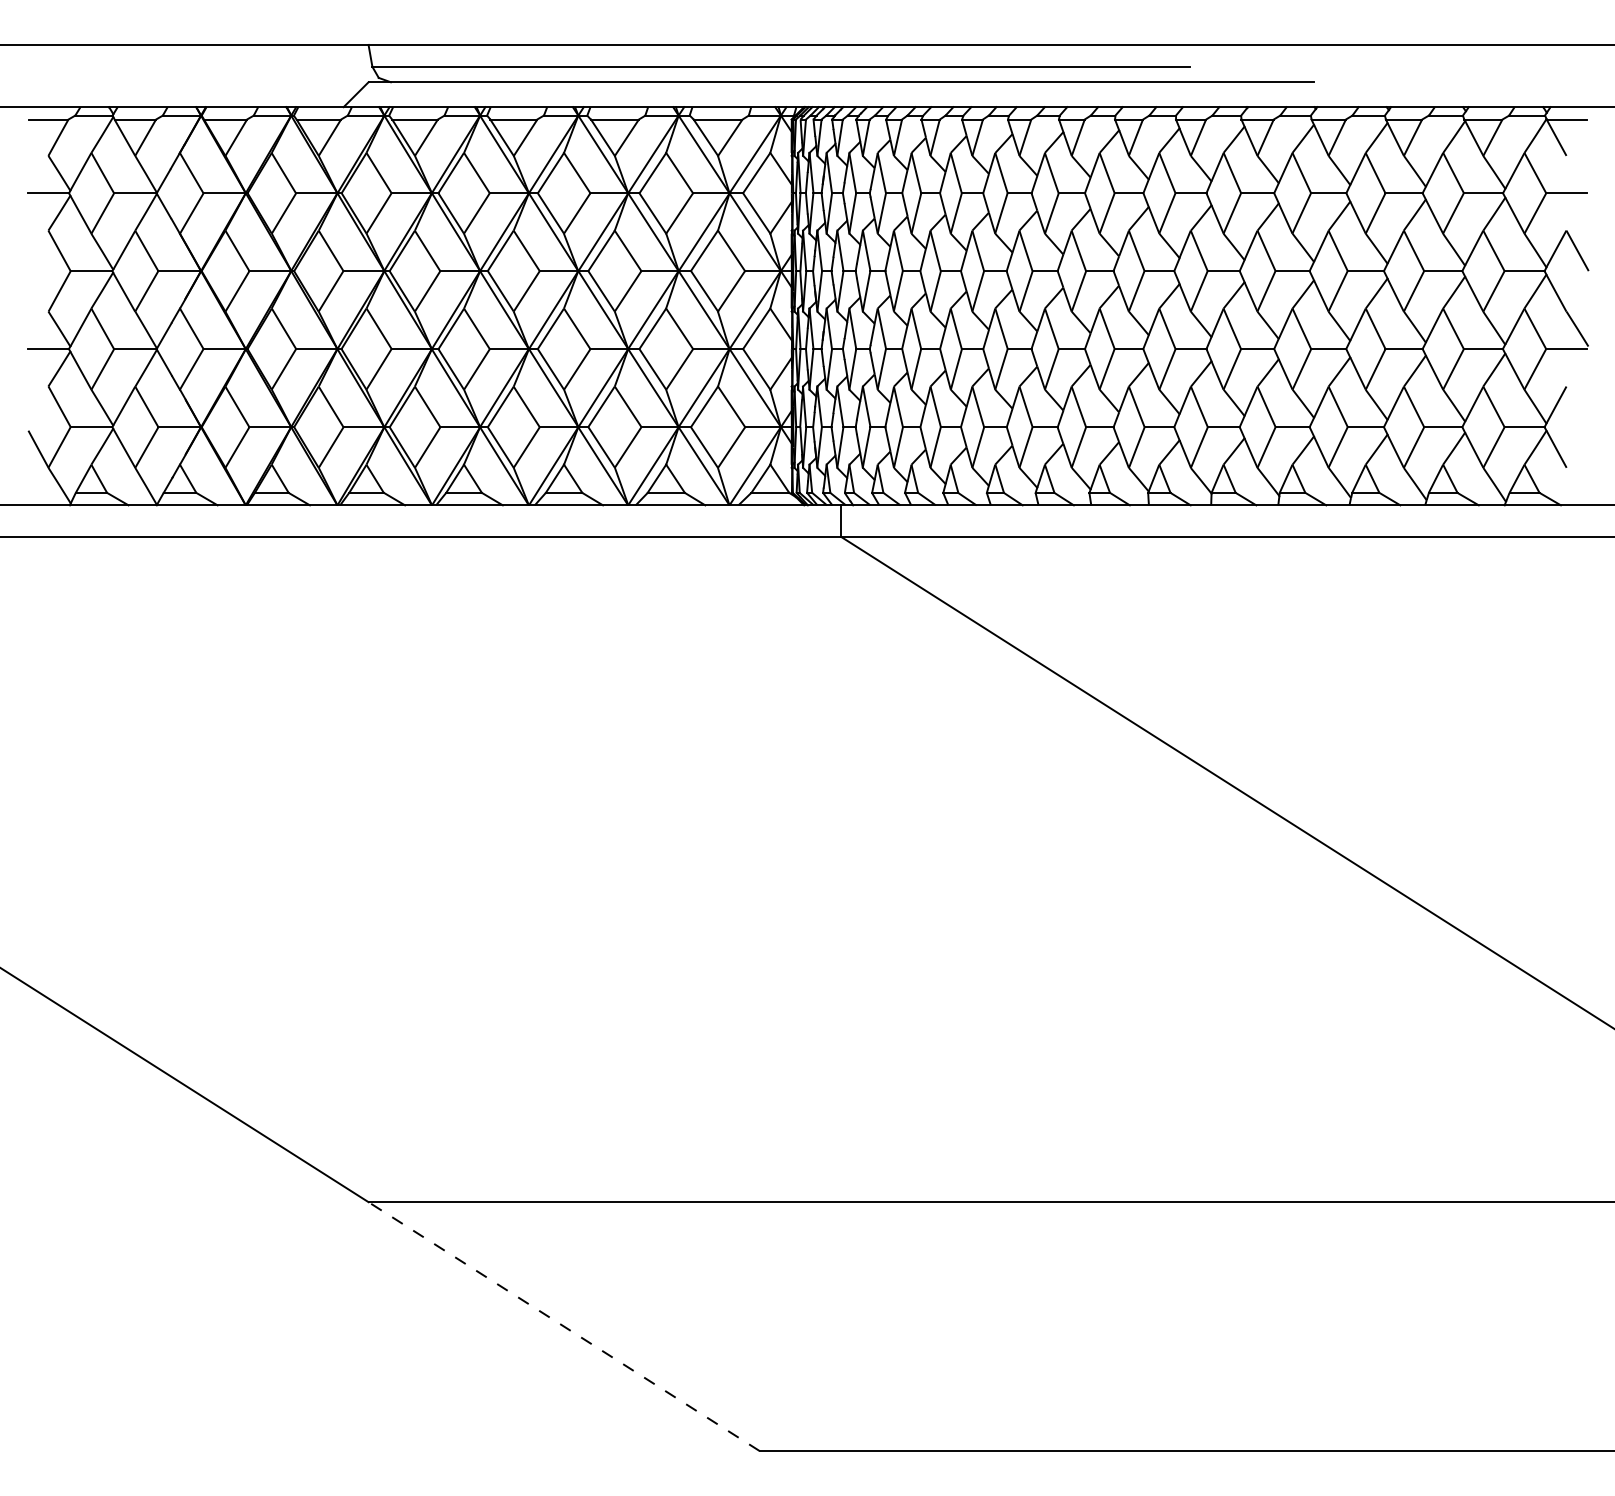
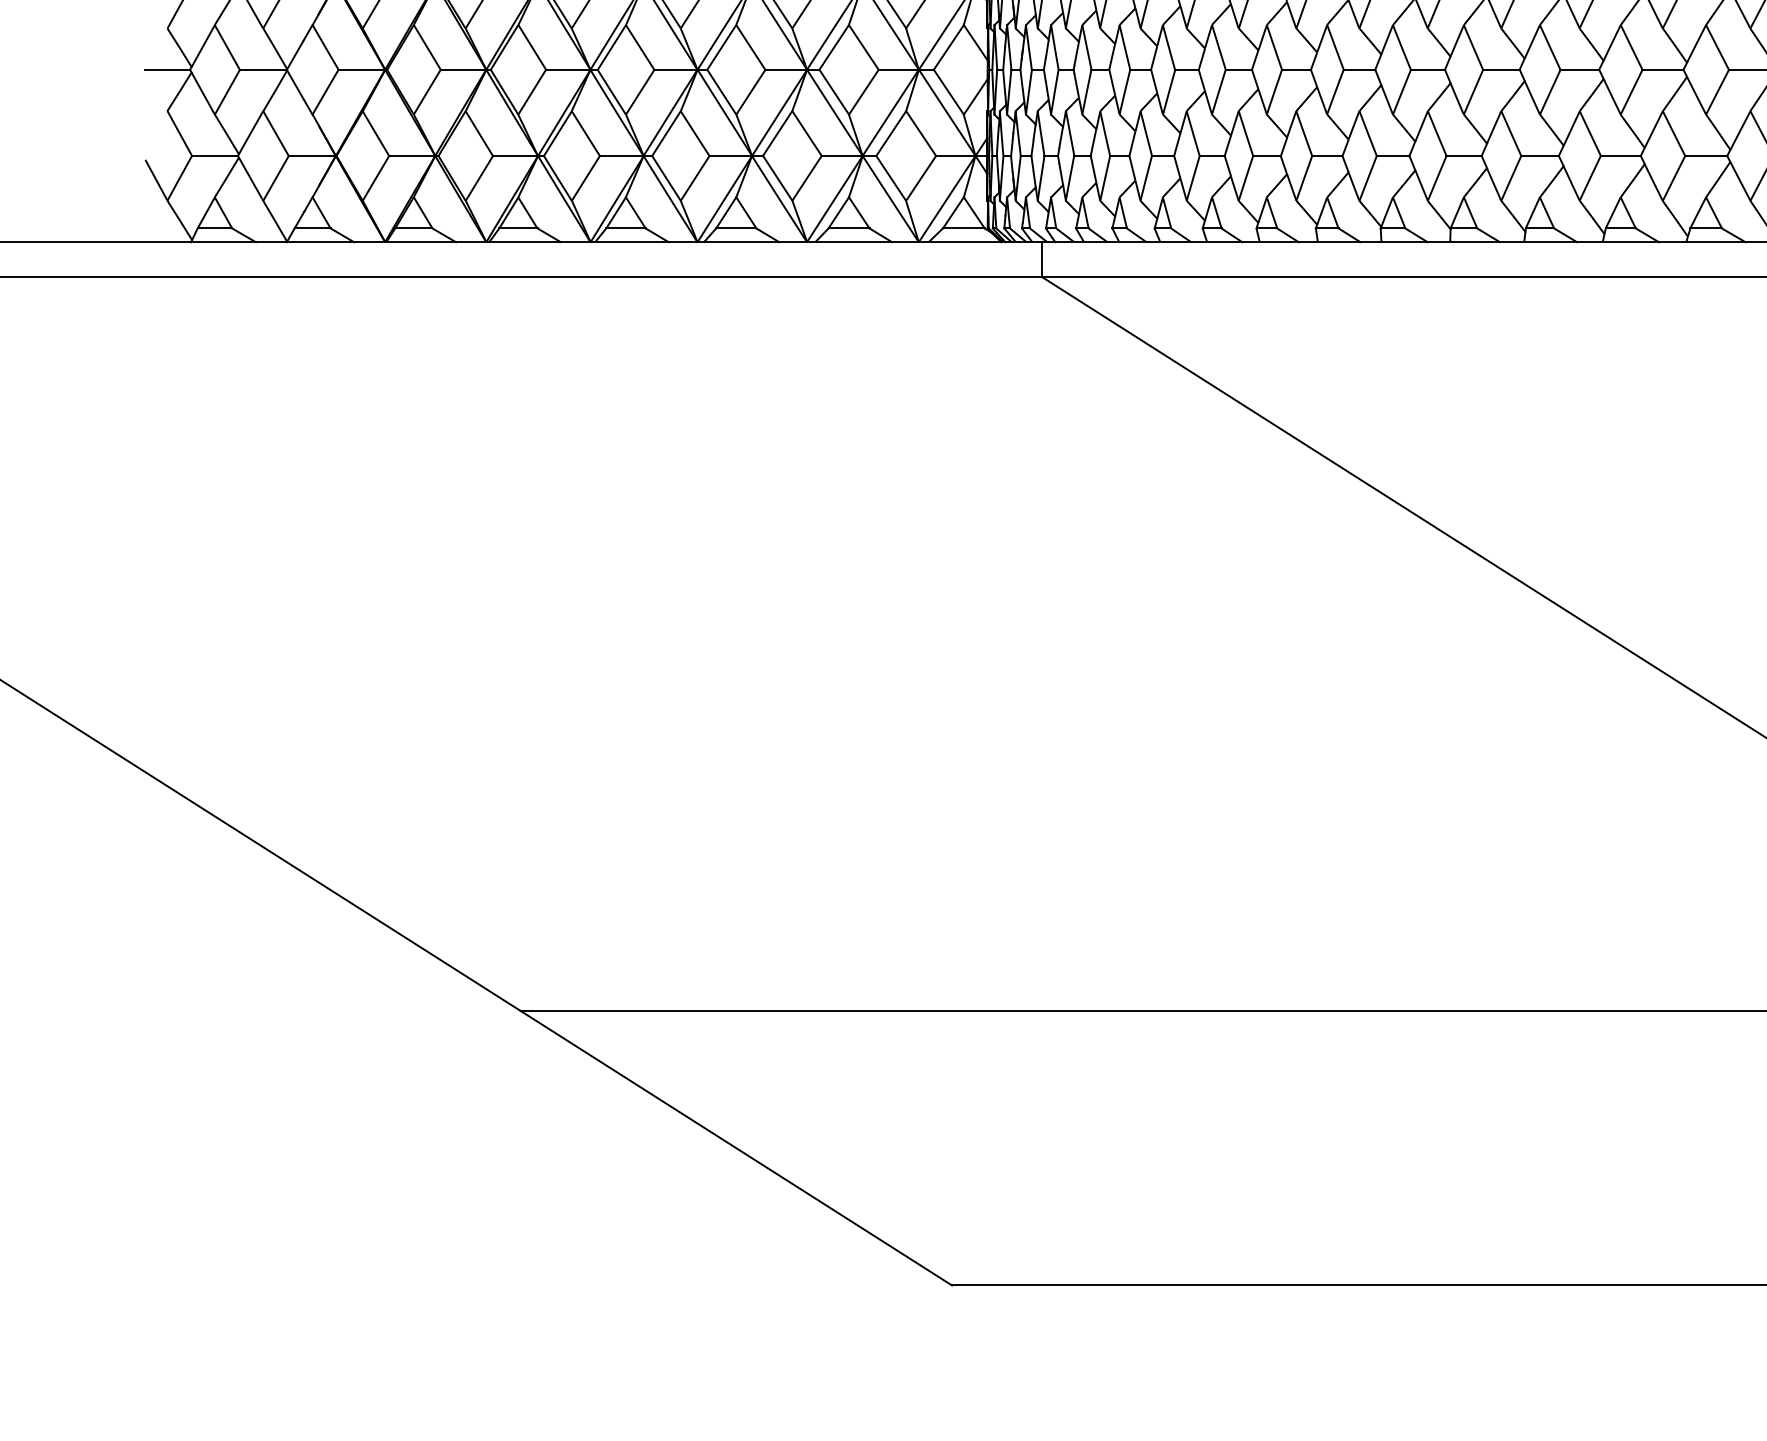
line: (564, 1326) -> (736, 1148), dashed -> solid

